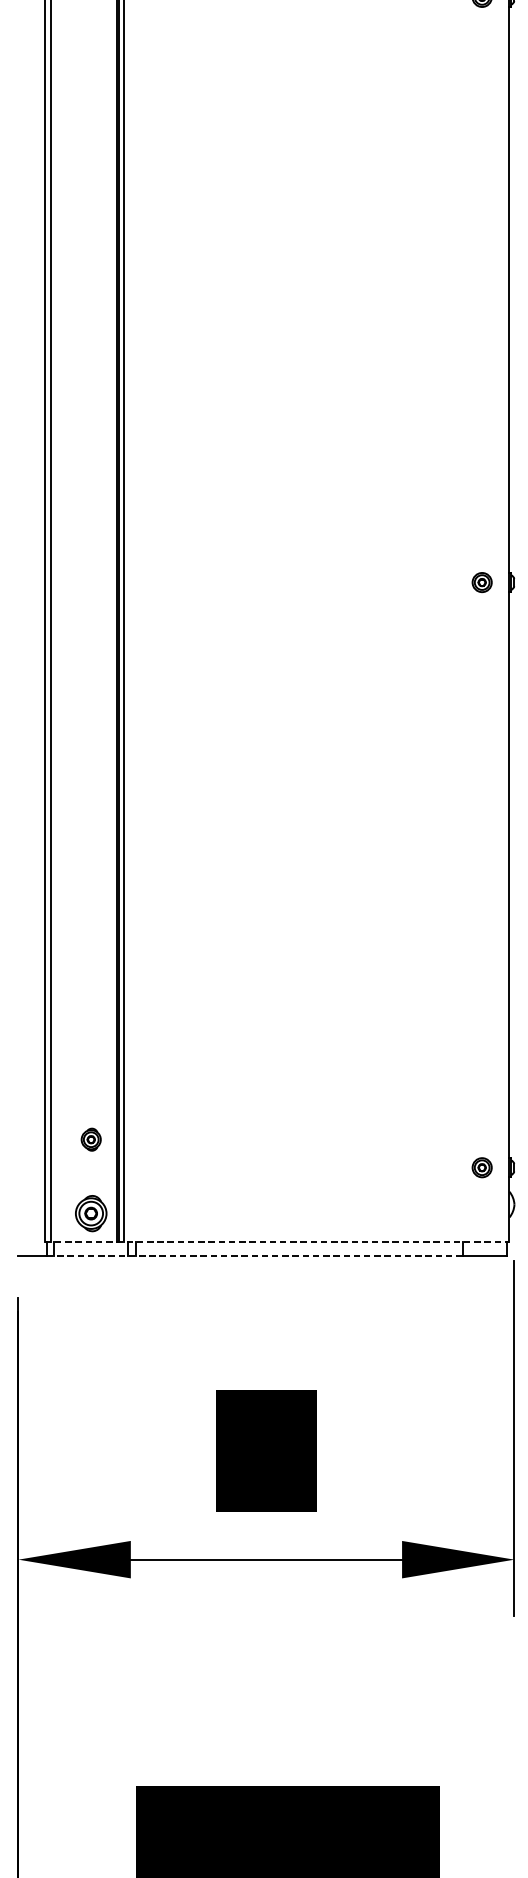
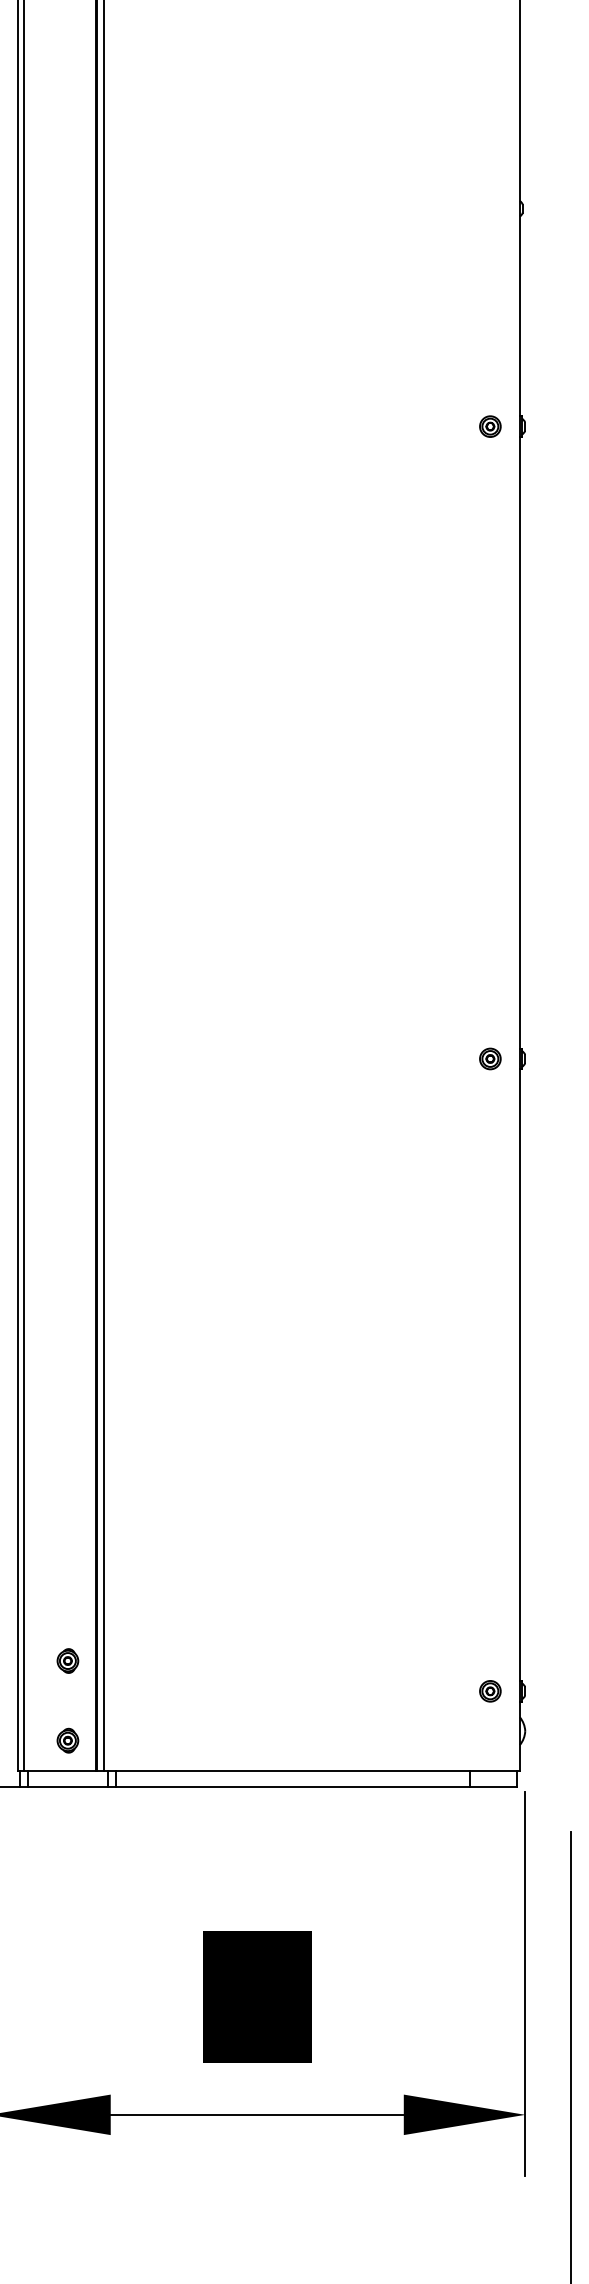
part: (90, 1213) -> (67, 1740), size x0.62
line: (277, 1241) -> (269, 1771), dashed -> solid
line: (254, 1255) -> (244, 1786), dashed -> solid

